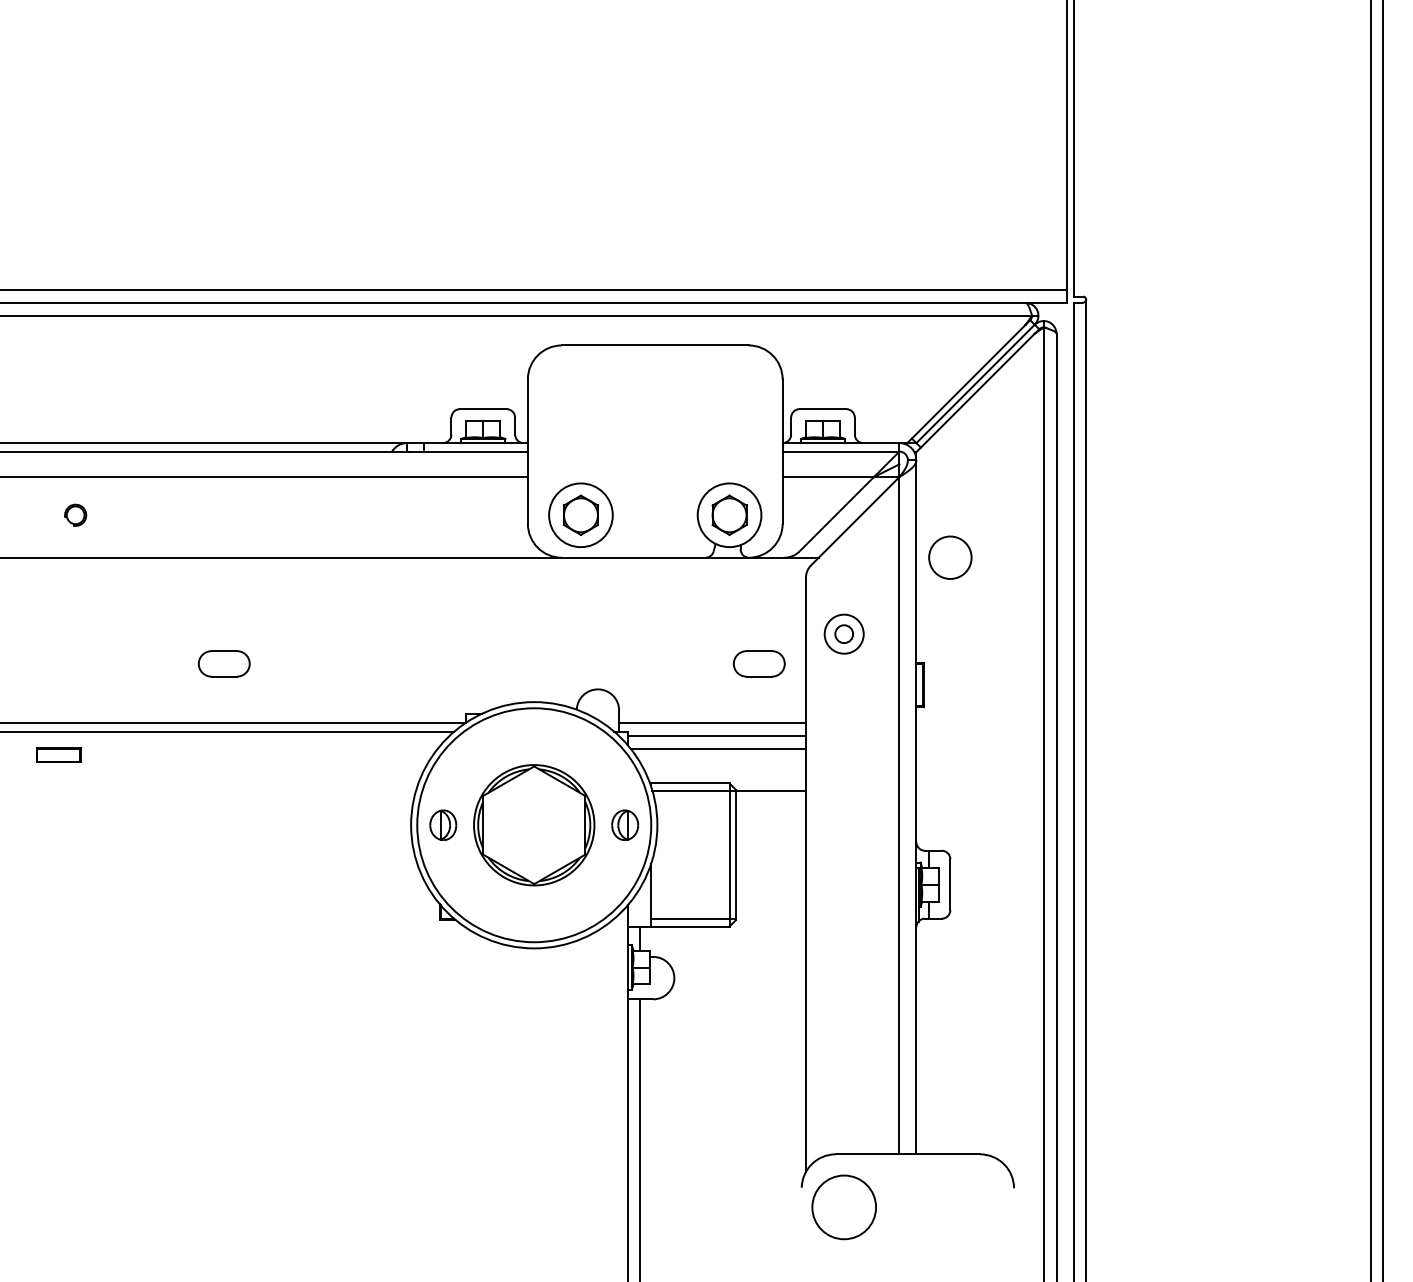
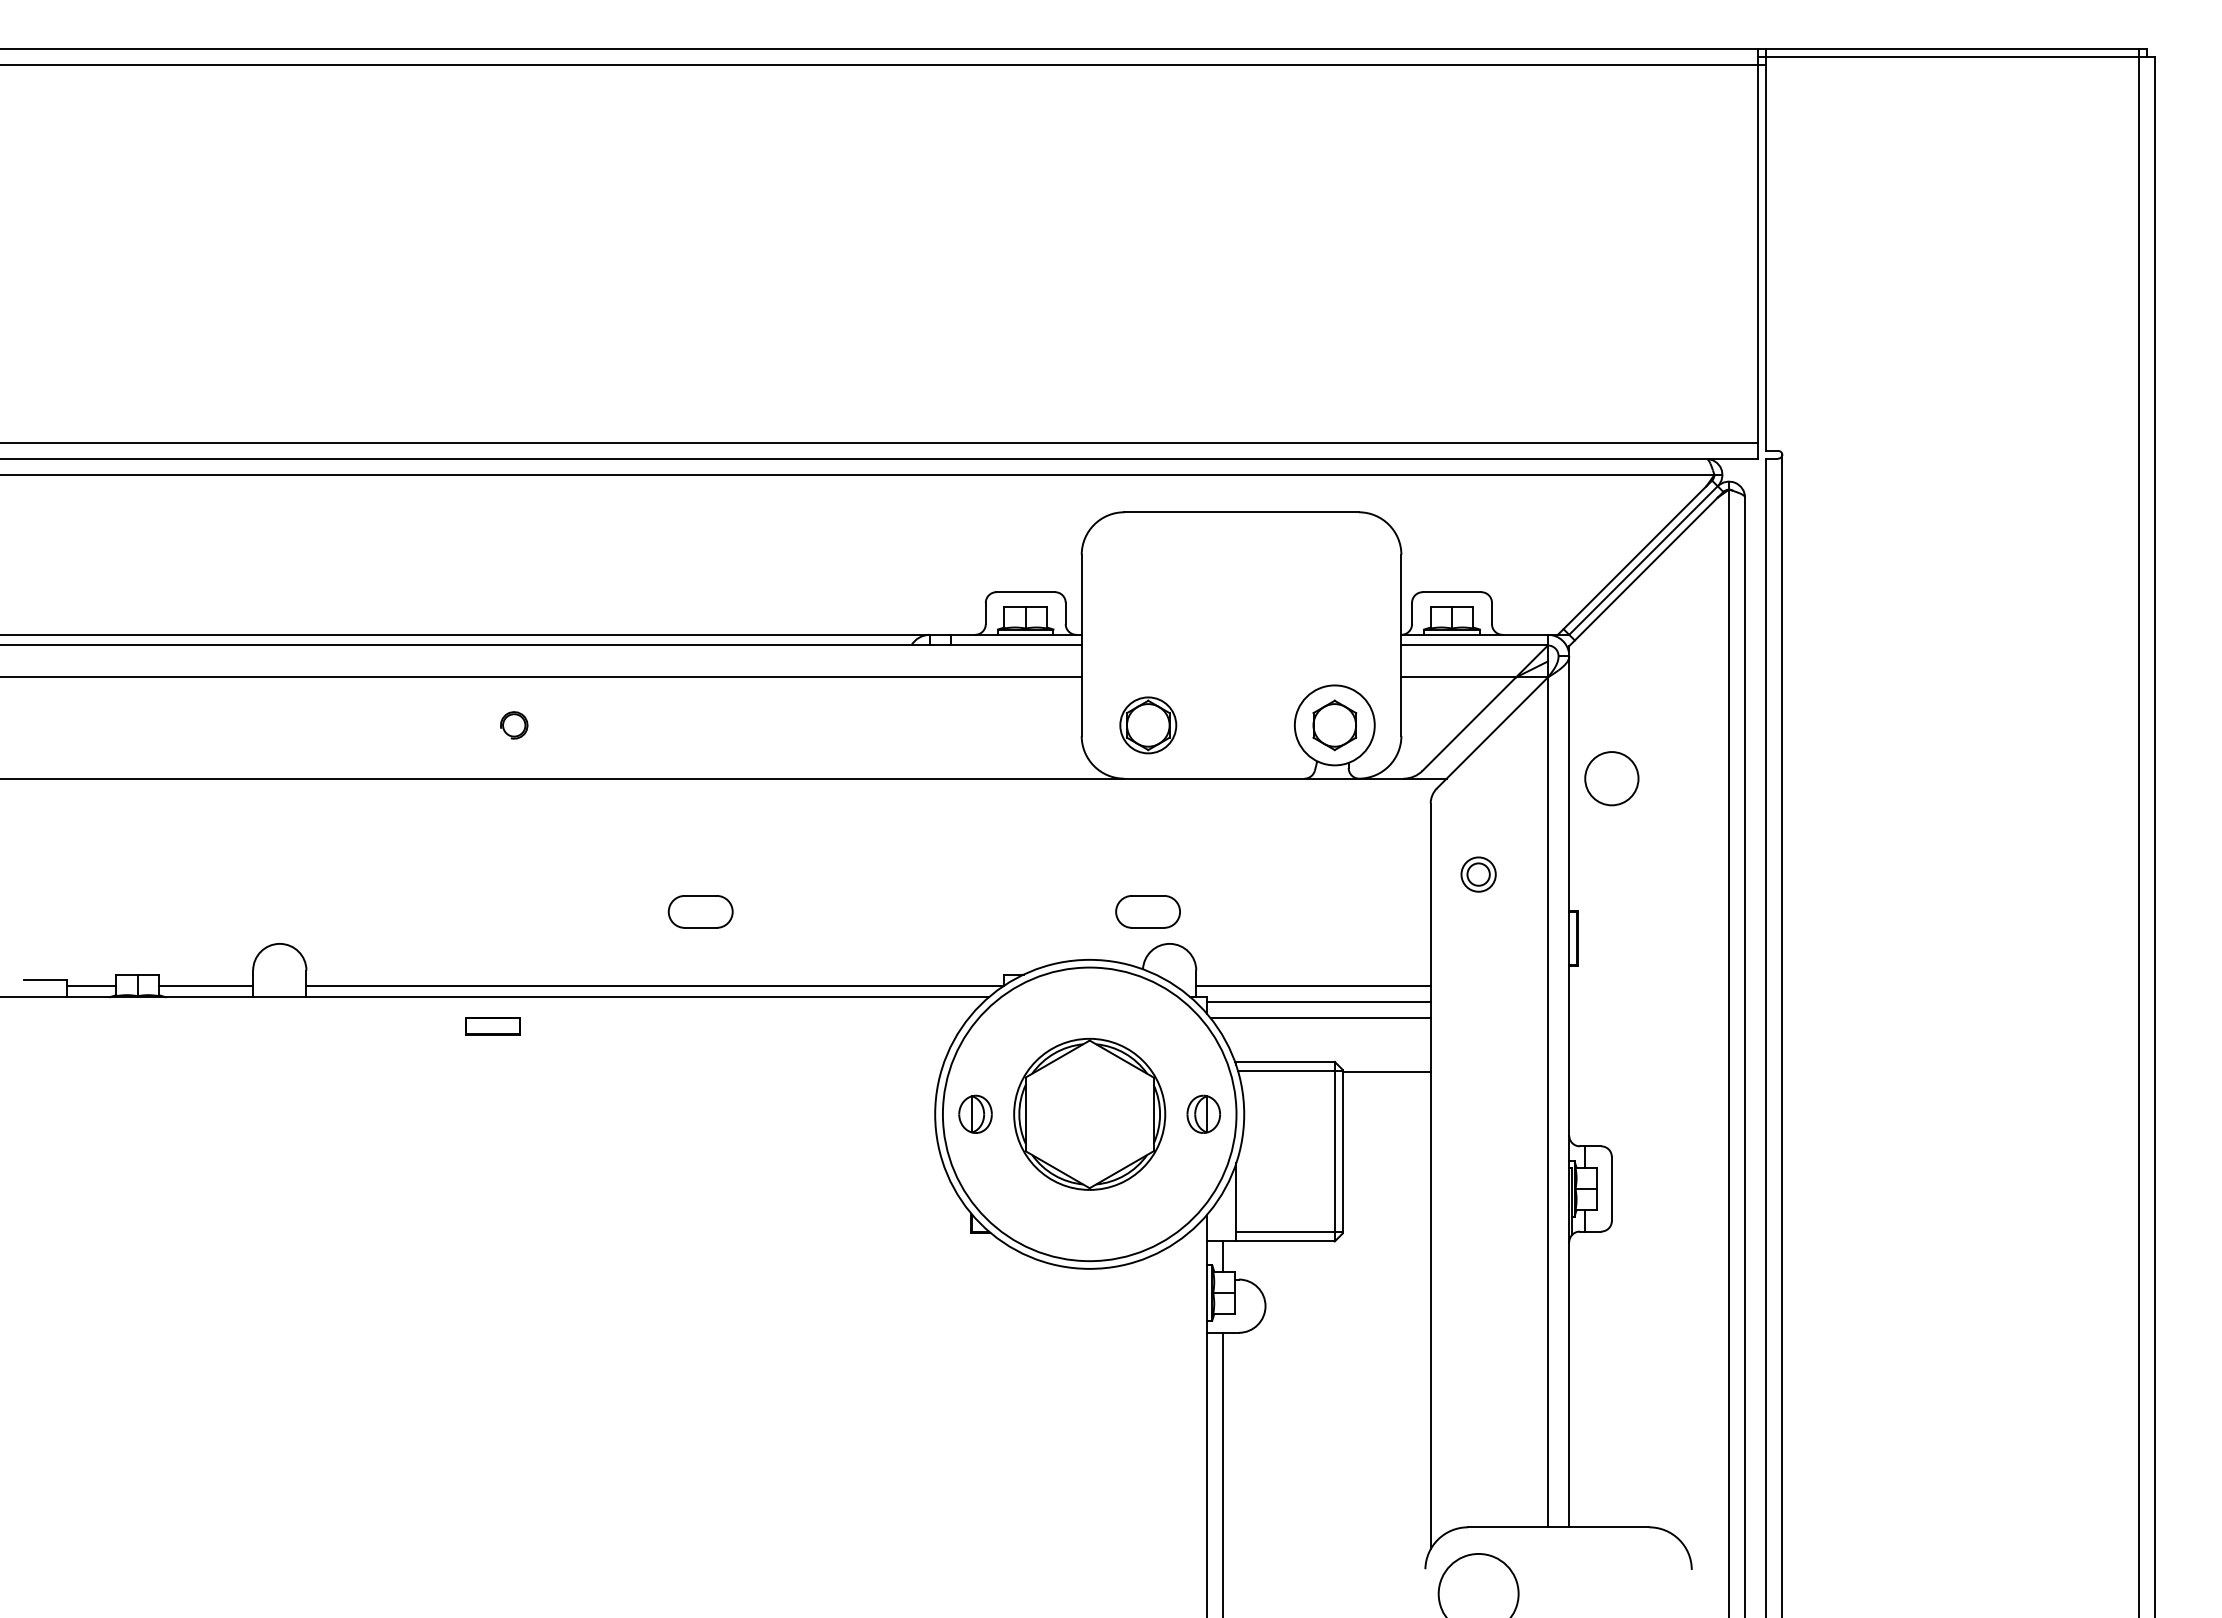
circle: (581, 515) -> (1148, 725), size x0.7
circle: (844, 634) -> (1478, 874), size x0.7
part: (758, 663) -> (1147, 911), moved

